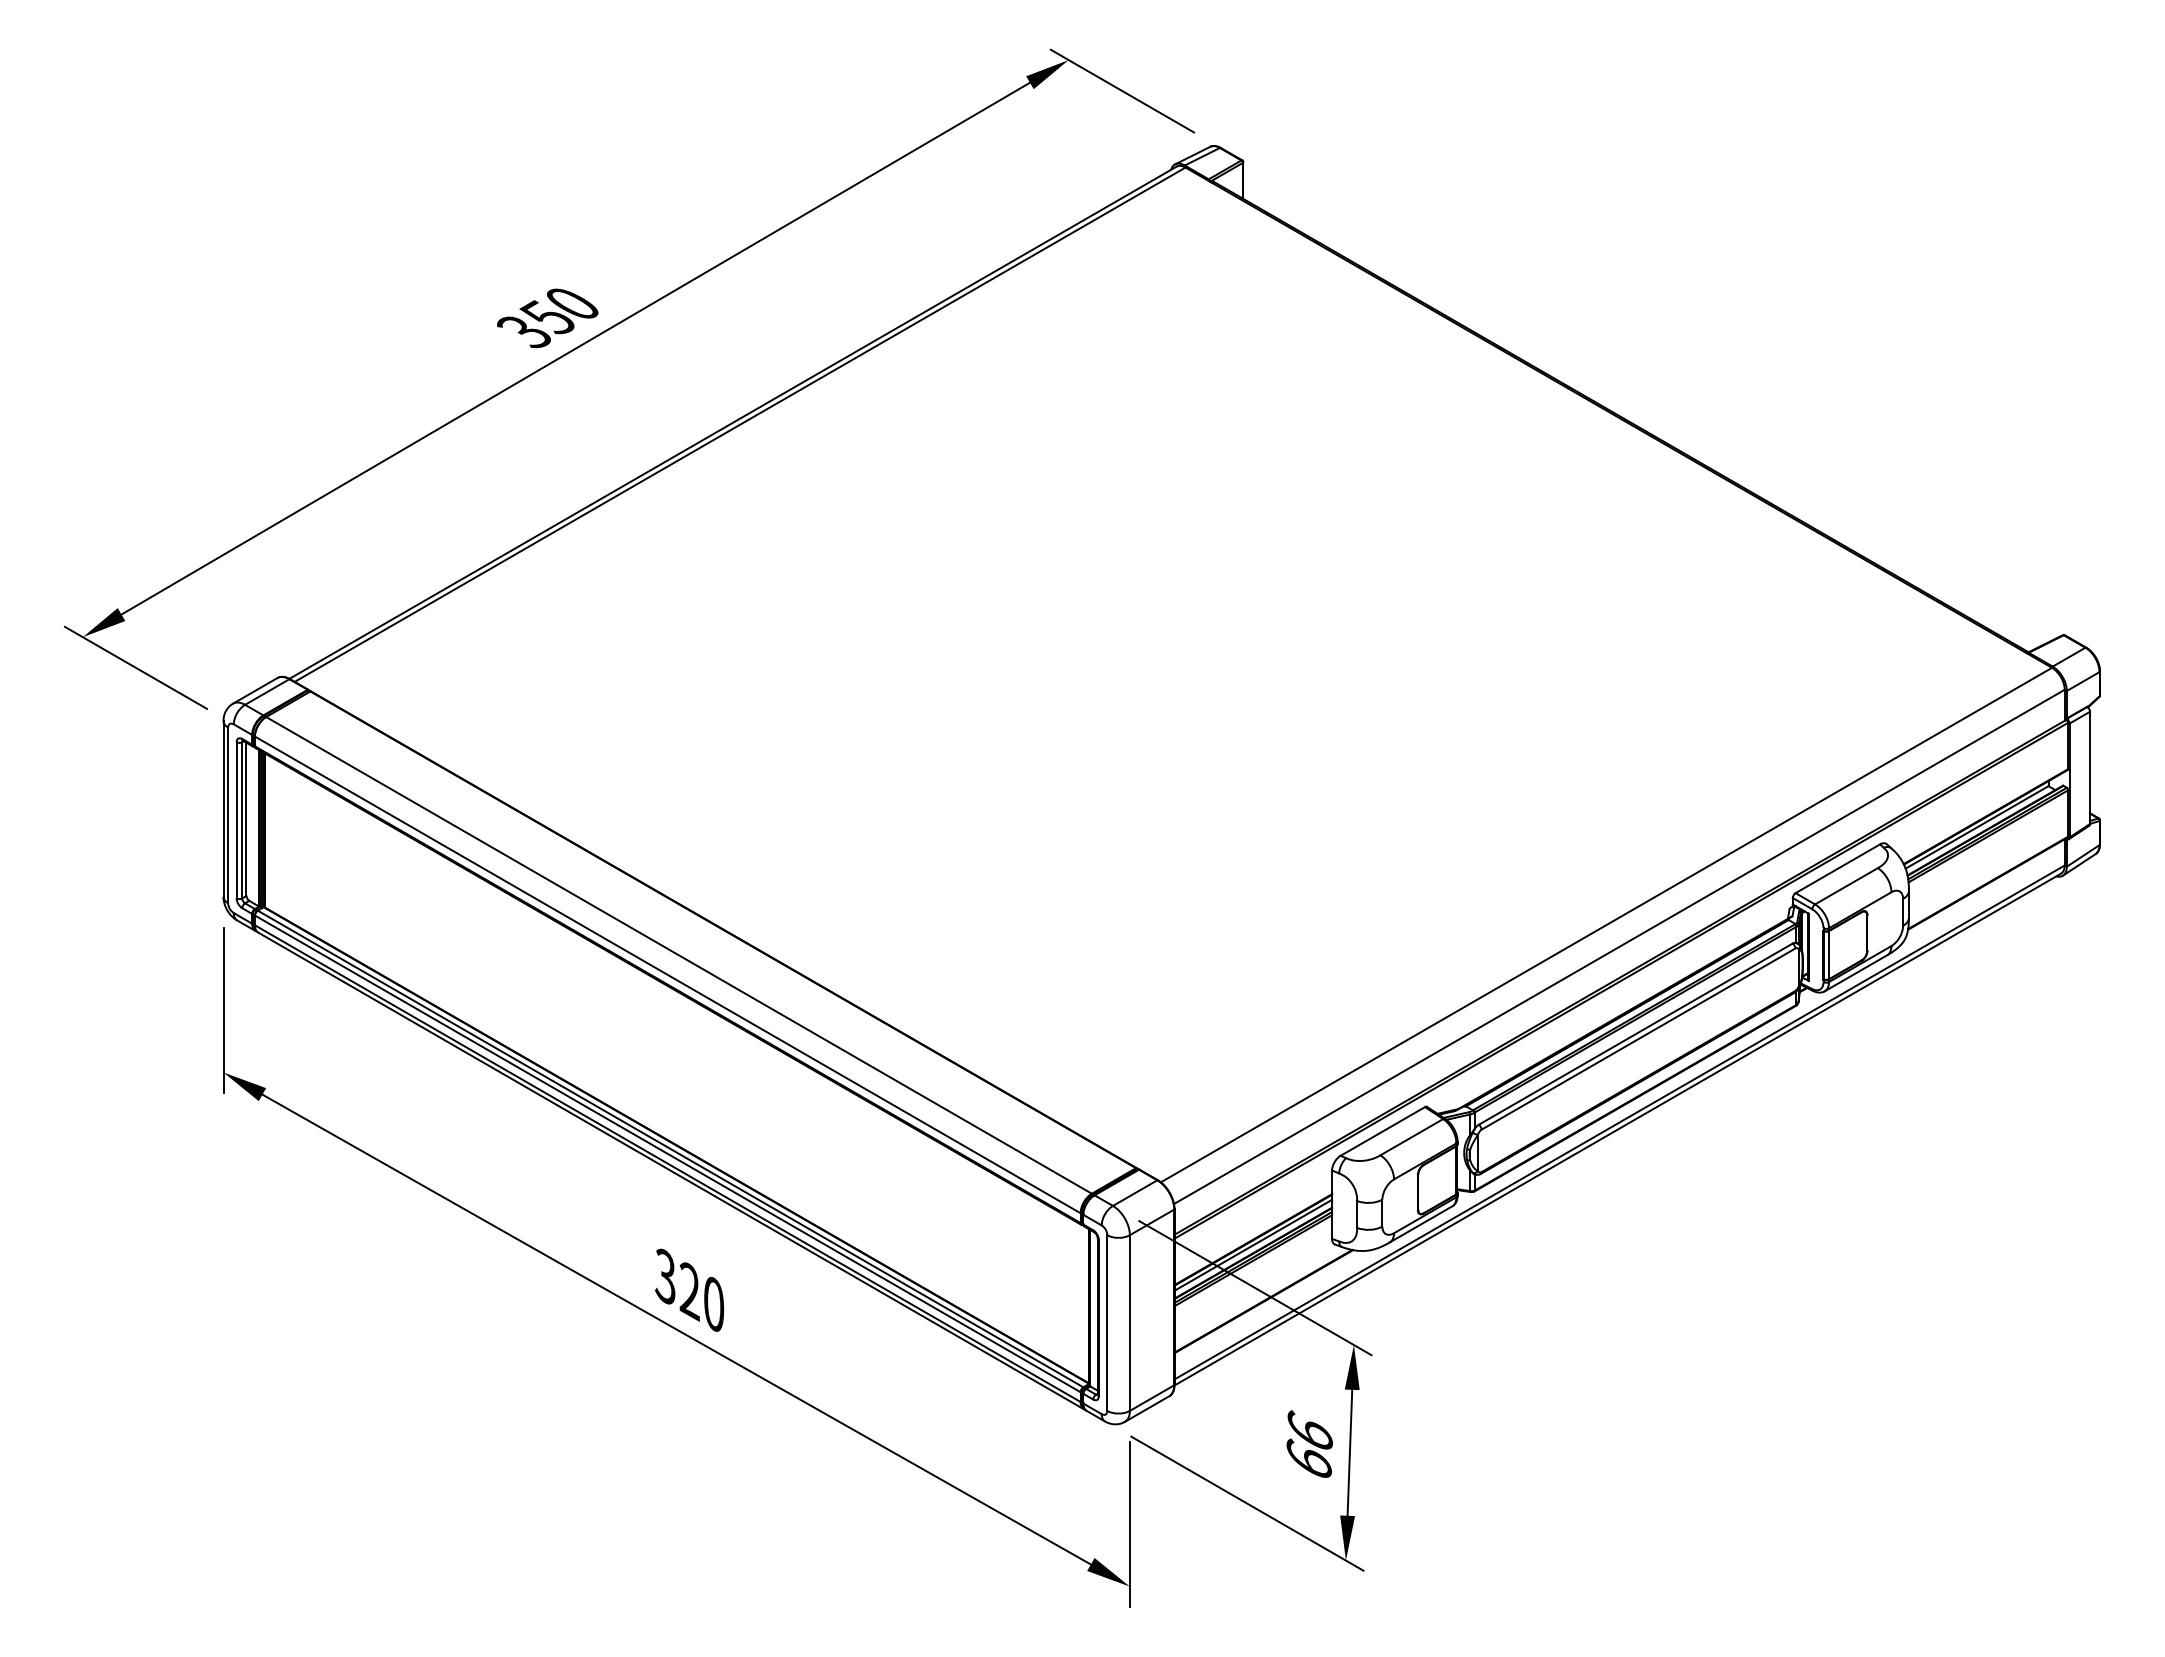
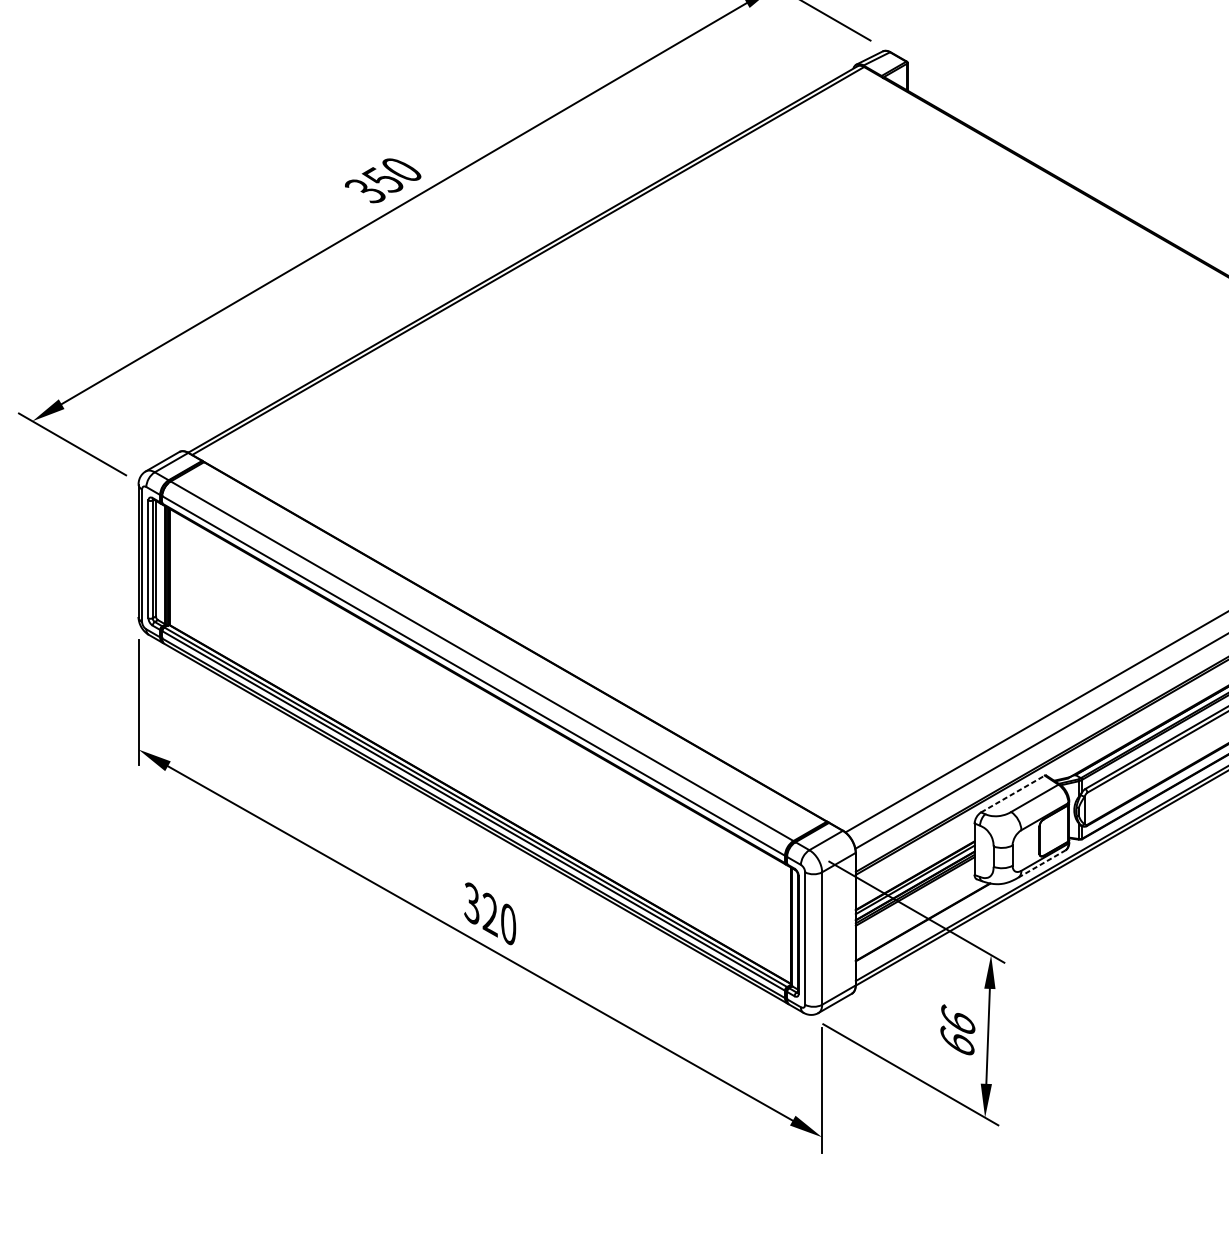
line: (1382, 1131) -> (1012, 794), solid -> dashed
line: (1421, 1224) -> (1042, 864), solid -> dashed

